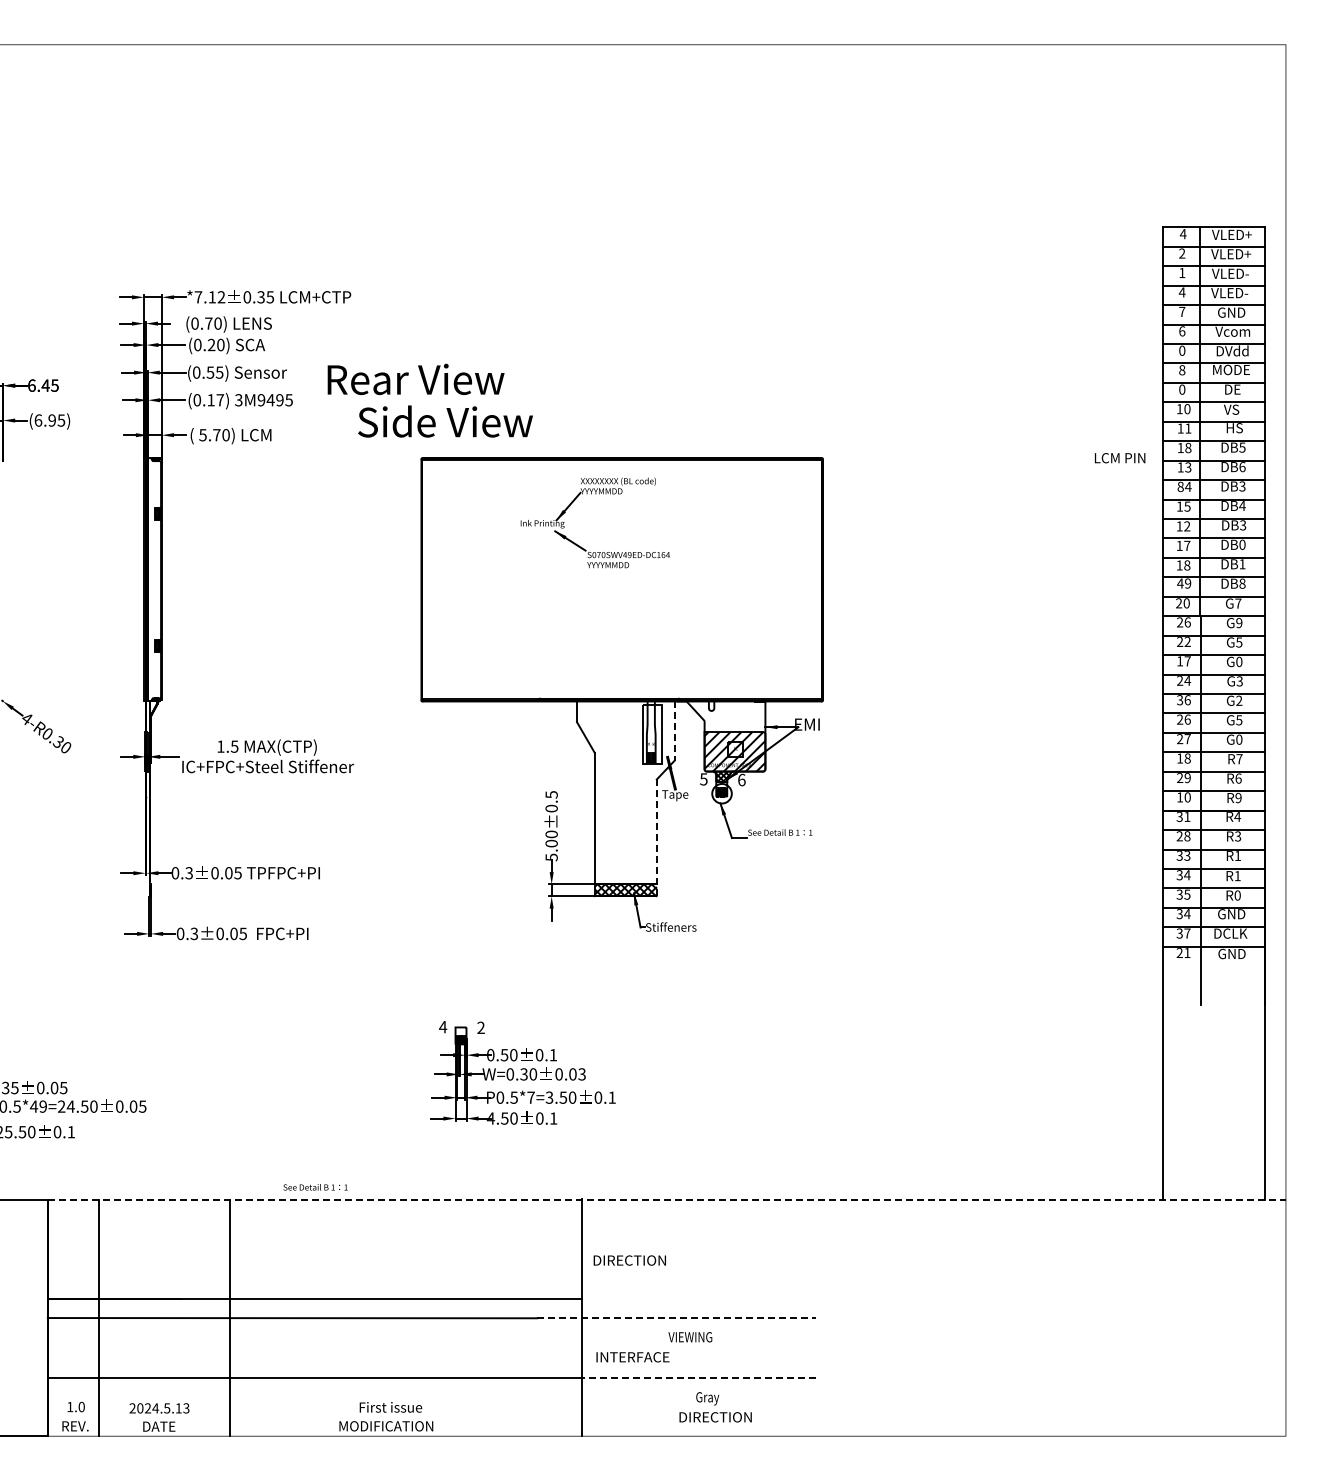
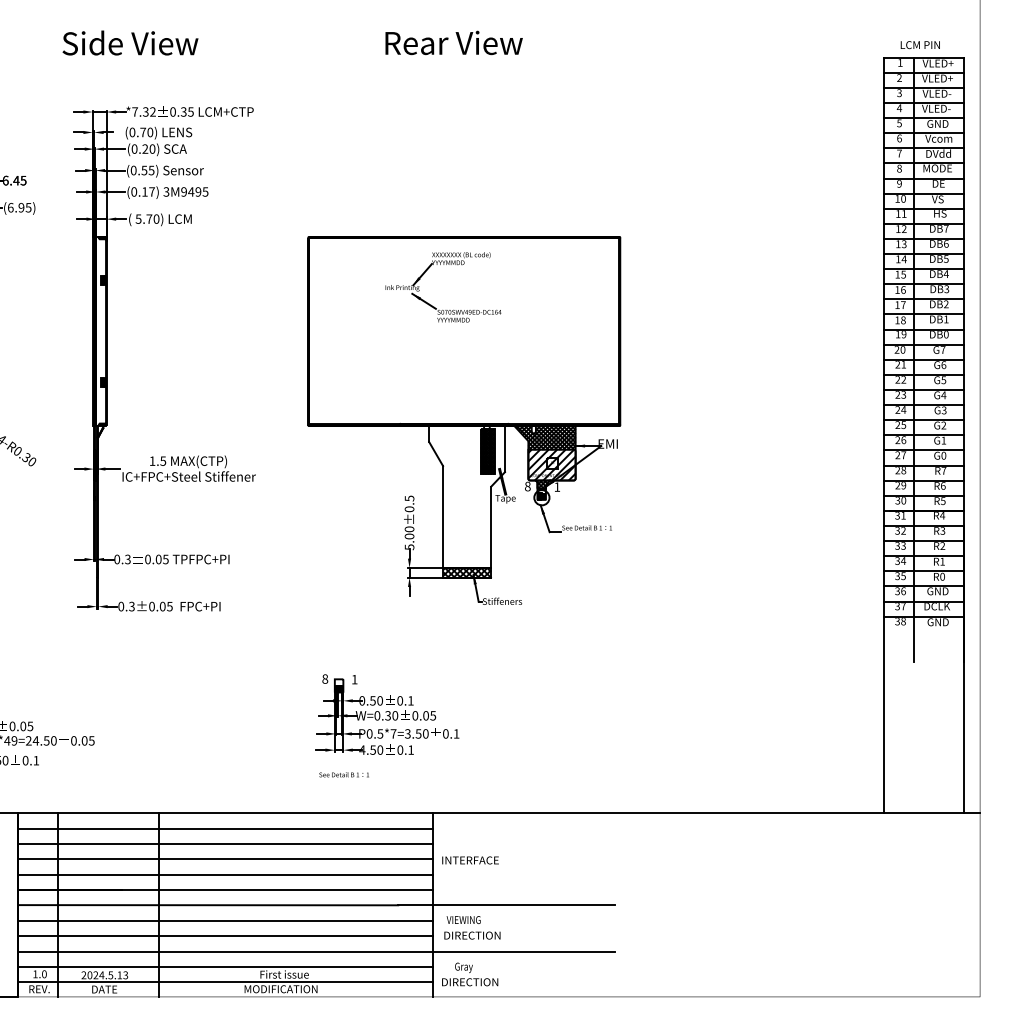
text: (1182, 234) -> (899, 63), 4 -> 1
text: (1182, 272) -> (899, 92), 1 -> 3
text: (211, 297) -> (145, 112), *7.12 -> *7.32
text: (1182, 311) -> (899, 123), 7 -> 5
text: (1182, 350) -> (899, 153), 0 -> 7
text: (415, 378) -> (453, 42), moved
text: (1182, 389) -> (899, 183), 0 -> 9
text: (445, 421) -> (130, 43), moved
text: (1188, 447) -> (904, 228), 18 -> 12
text: (1242, 447) -> (946, 228), DB5 -> DB7
text: (1120, 458) -> (920, 45), moved
text: (1242, 484) -> (946, 257), DB3 -> DB5
text: (1180, 486) -> (898, 259), 84 -> 14
text: (1187, 526) -> (903, 290), 12 -> 16
text: (1242, 544) -> (946, 304), DB0 -> DB2
text: (1180, 583) -> (898, 334), 49 -> 19
text: (1242, 583) -> (946, 334), DB8 -> DB0
text: (1187, 622) -> (903, 364), 26 -> 21
text: (1239, 622) -> (943, 364), G9 -> G6
text: (1183, 661) -> (900, 394), 17 -> 23
text: (1238, 661) -> (943, 394), G0 -> G4
text: (1183, 700) -> (900, 425), 36 -> 25
hatch: (726, 716) -> (545, 437), added
text: (1239, 720) -> (943, 440), G5 -> G1
line: (674, 730) -> (504, 448), dashed -> solid
hatch: (652, 734) -> (487, 451), added
text: (1180, 758) -> (898, 470), 18 -> 28
text: (703, 779) -> (527, 486), 5 -> 8
text: (741, 779) -> (557, 486), 6 -> 1
text: (1180, 797) -> (898, 500), 10 -> 30
text: (1238, 797) -> (943, 500), R9 -> R5
text: (1183, 836) -> (900, 530), 28 -> 32
line: (656, 838) -> (491, 532), dashed -> solid
text: (1237, 855) -> (942, 545), R1 -> R2
text: (1187, 914) -> (903, 591), 34 -> 36
text: (1183, 953) -> (900, 621), 21 -> 38
text: (443, 1027) -> (325, 679), 4 -> 8
text: (480, 1027) -> (354, 679), 2 -> 1
text: (581, 1073) -> (432, 715), 0.03 -> 0.05
text: (315, 1187) -> (344, 774), moved
line: (667, 1199) -> (499, 813), dashed -> solid
line: (314, 1219) -> (225, 828), added
line: (314, 1239) -> (225, 844), added
line: (314, 1259) -> (225, 859), added
text: (630, 1260) -> (470, 860), DIRECTION -> INTERFACE
line: (314, 1278) -> (225, 874), added
line: (676, 1318) -> (506, 905), dashed -> solid
text: (690, 1337) -> (463, 920), moved
line: (314, 1338) -> (225, 921), added
line: (314, 1357) -> (225, 935), added
text: (633, 1357) -> (473, 935), INTERFACE -> DIRECTION
line: (698, 1377) -> (523, 951), dashed -> solid
line: (314, 1397) -> (225, 966), added
text: (715, 1407) -> (470, 974), moved
line: (314, 1417) -> (225, 982), added

